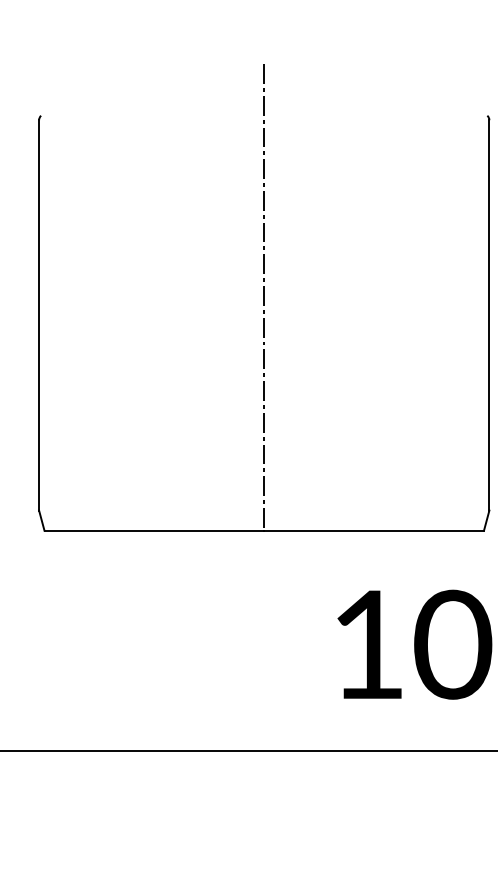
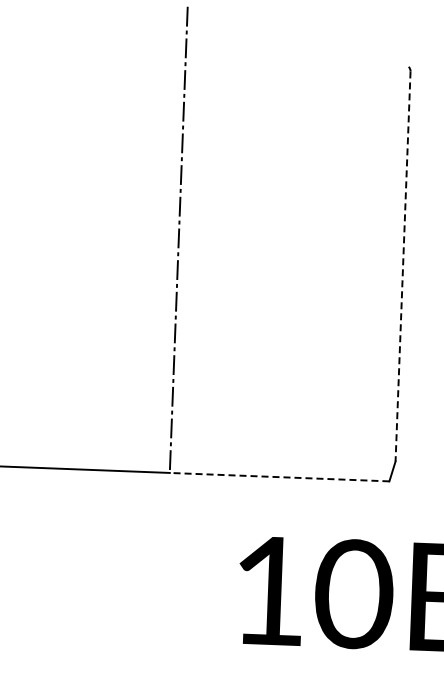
line: (489, 315) -> (403, 266), solid -> dashed
line: (374, 530) -> (279, 476), solid -> dashed

